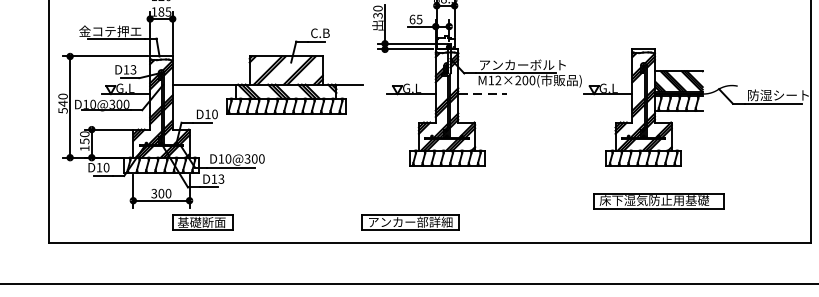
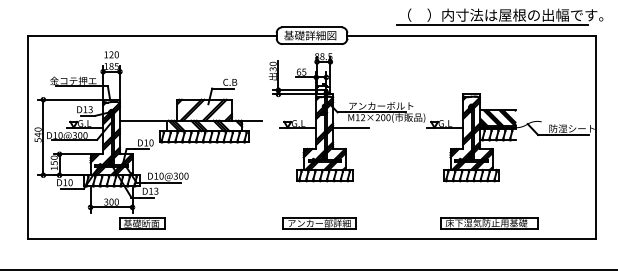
line: (482, 93) -> (351, 127), dashed -> solid
part: (658, 200) -> (489, 223), moved
part: (410, 222) -> (319, 223), moved

